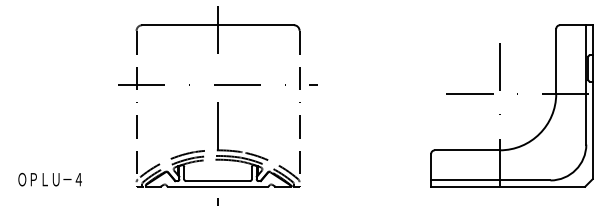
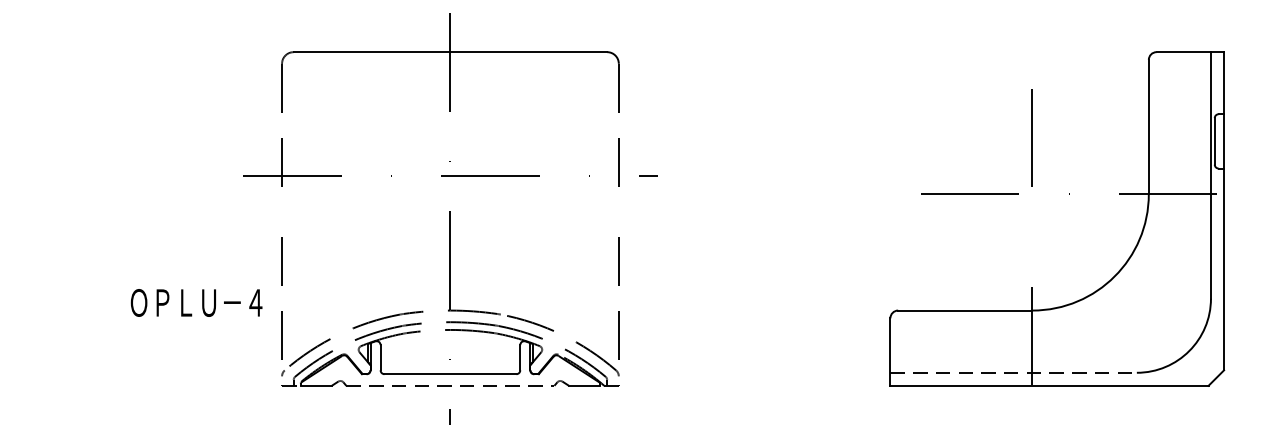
text: (49, 179) -> (195, 302), moved
line: (490, 180) -> (1013, 372), solid -> dashed
line: (218, 186) -> (451, 385), solid -> dashed

